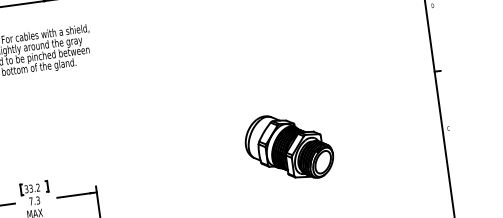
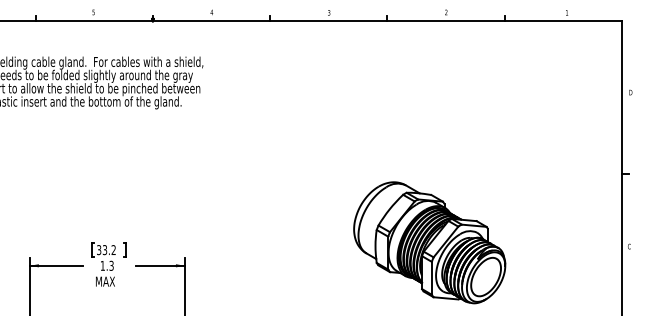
part: (288, 147) -> (429, 242), size x1.43
text: (30, 201) -> (102, 265), 7.3 -> 1.3

